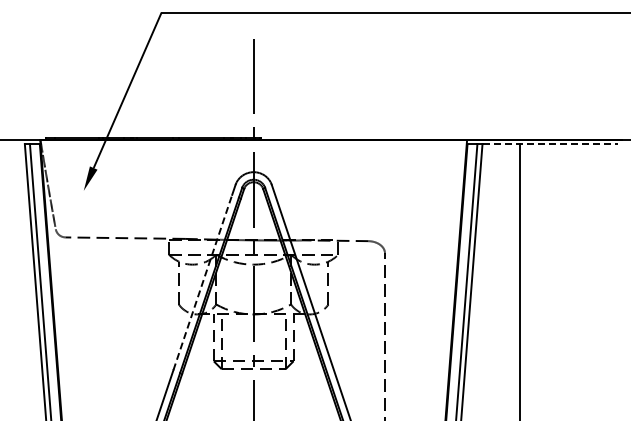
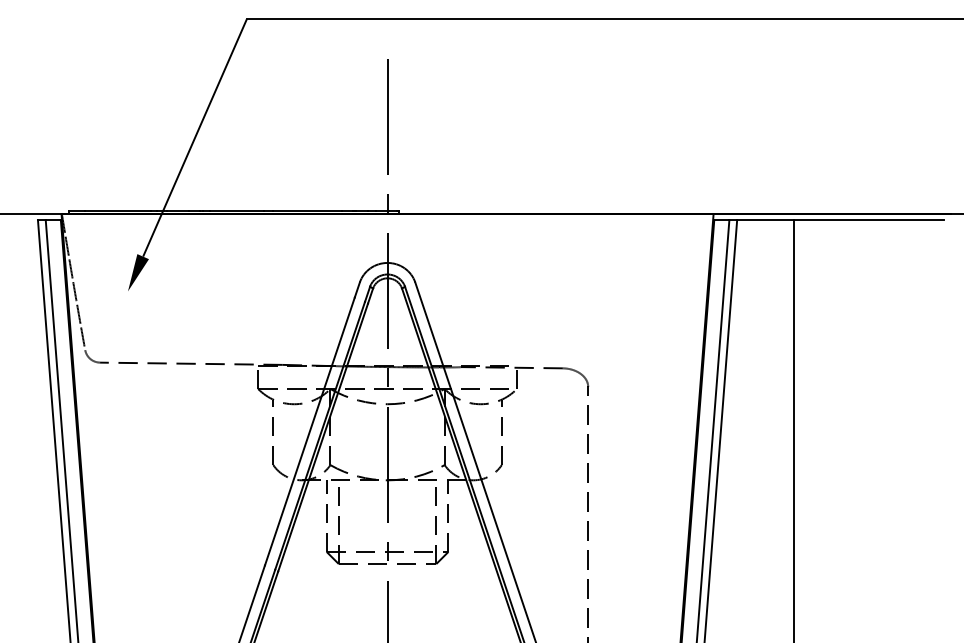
line: (550, 144) -> (841, 220), dashed -> solid
line: (203, 282) -> (310, 431), dashed -> solid

